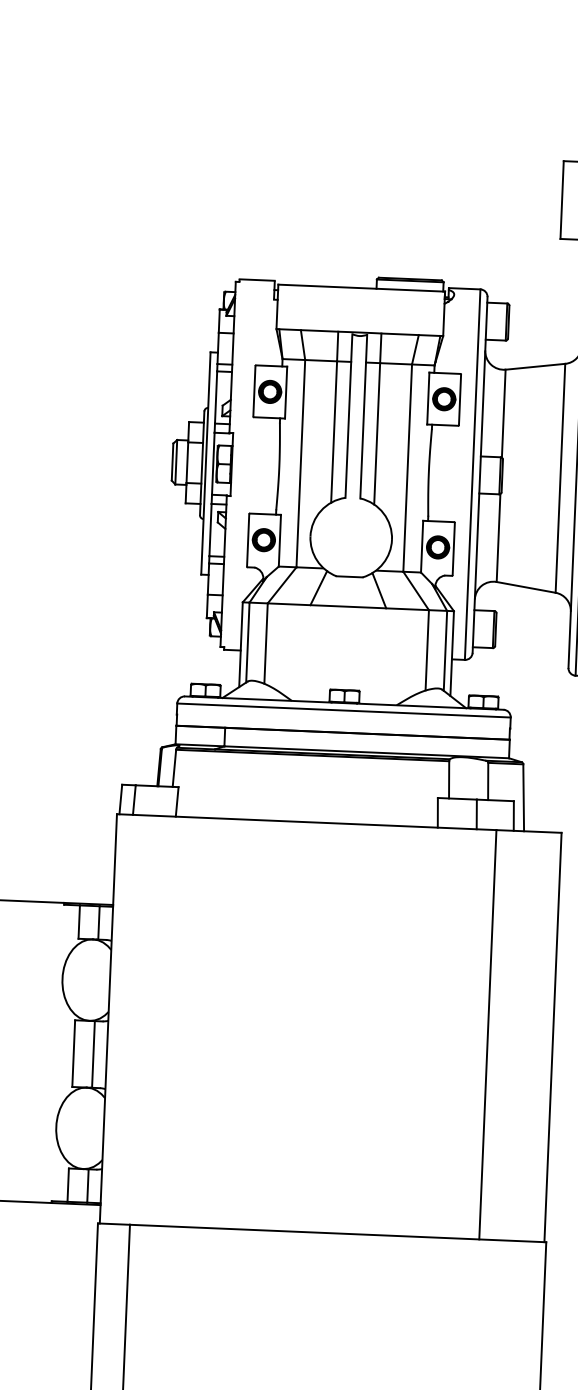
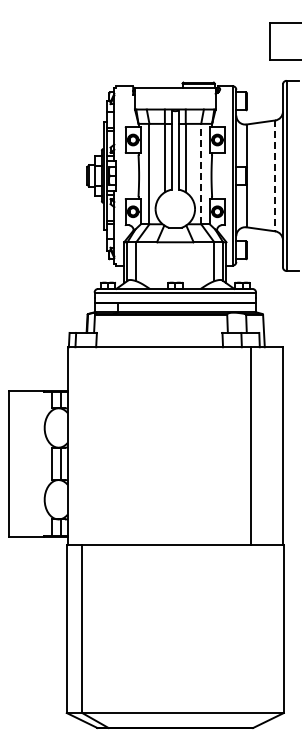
line: (408, 466) -> (201, 173), solid -> dashed
line: (560, 479) -> (275, 176), solid -> dashed

